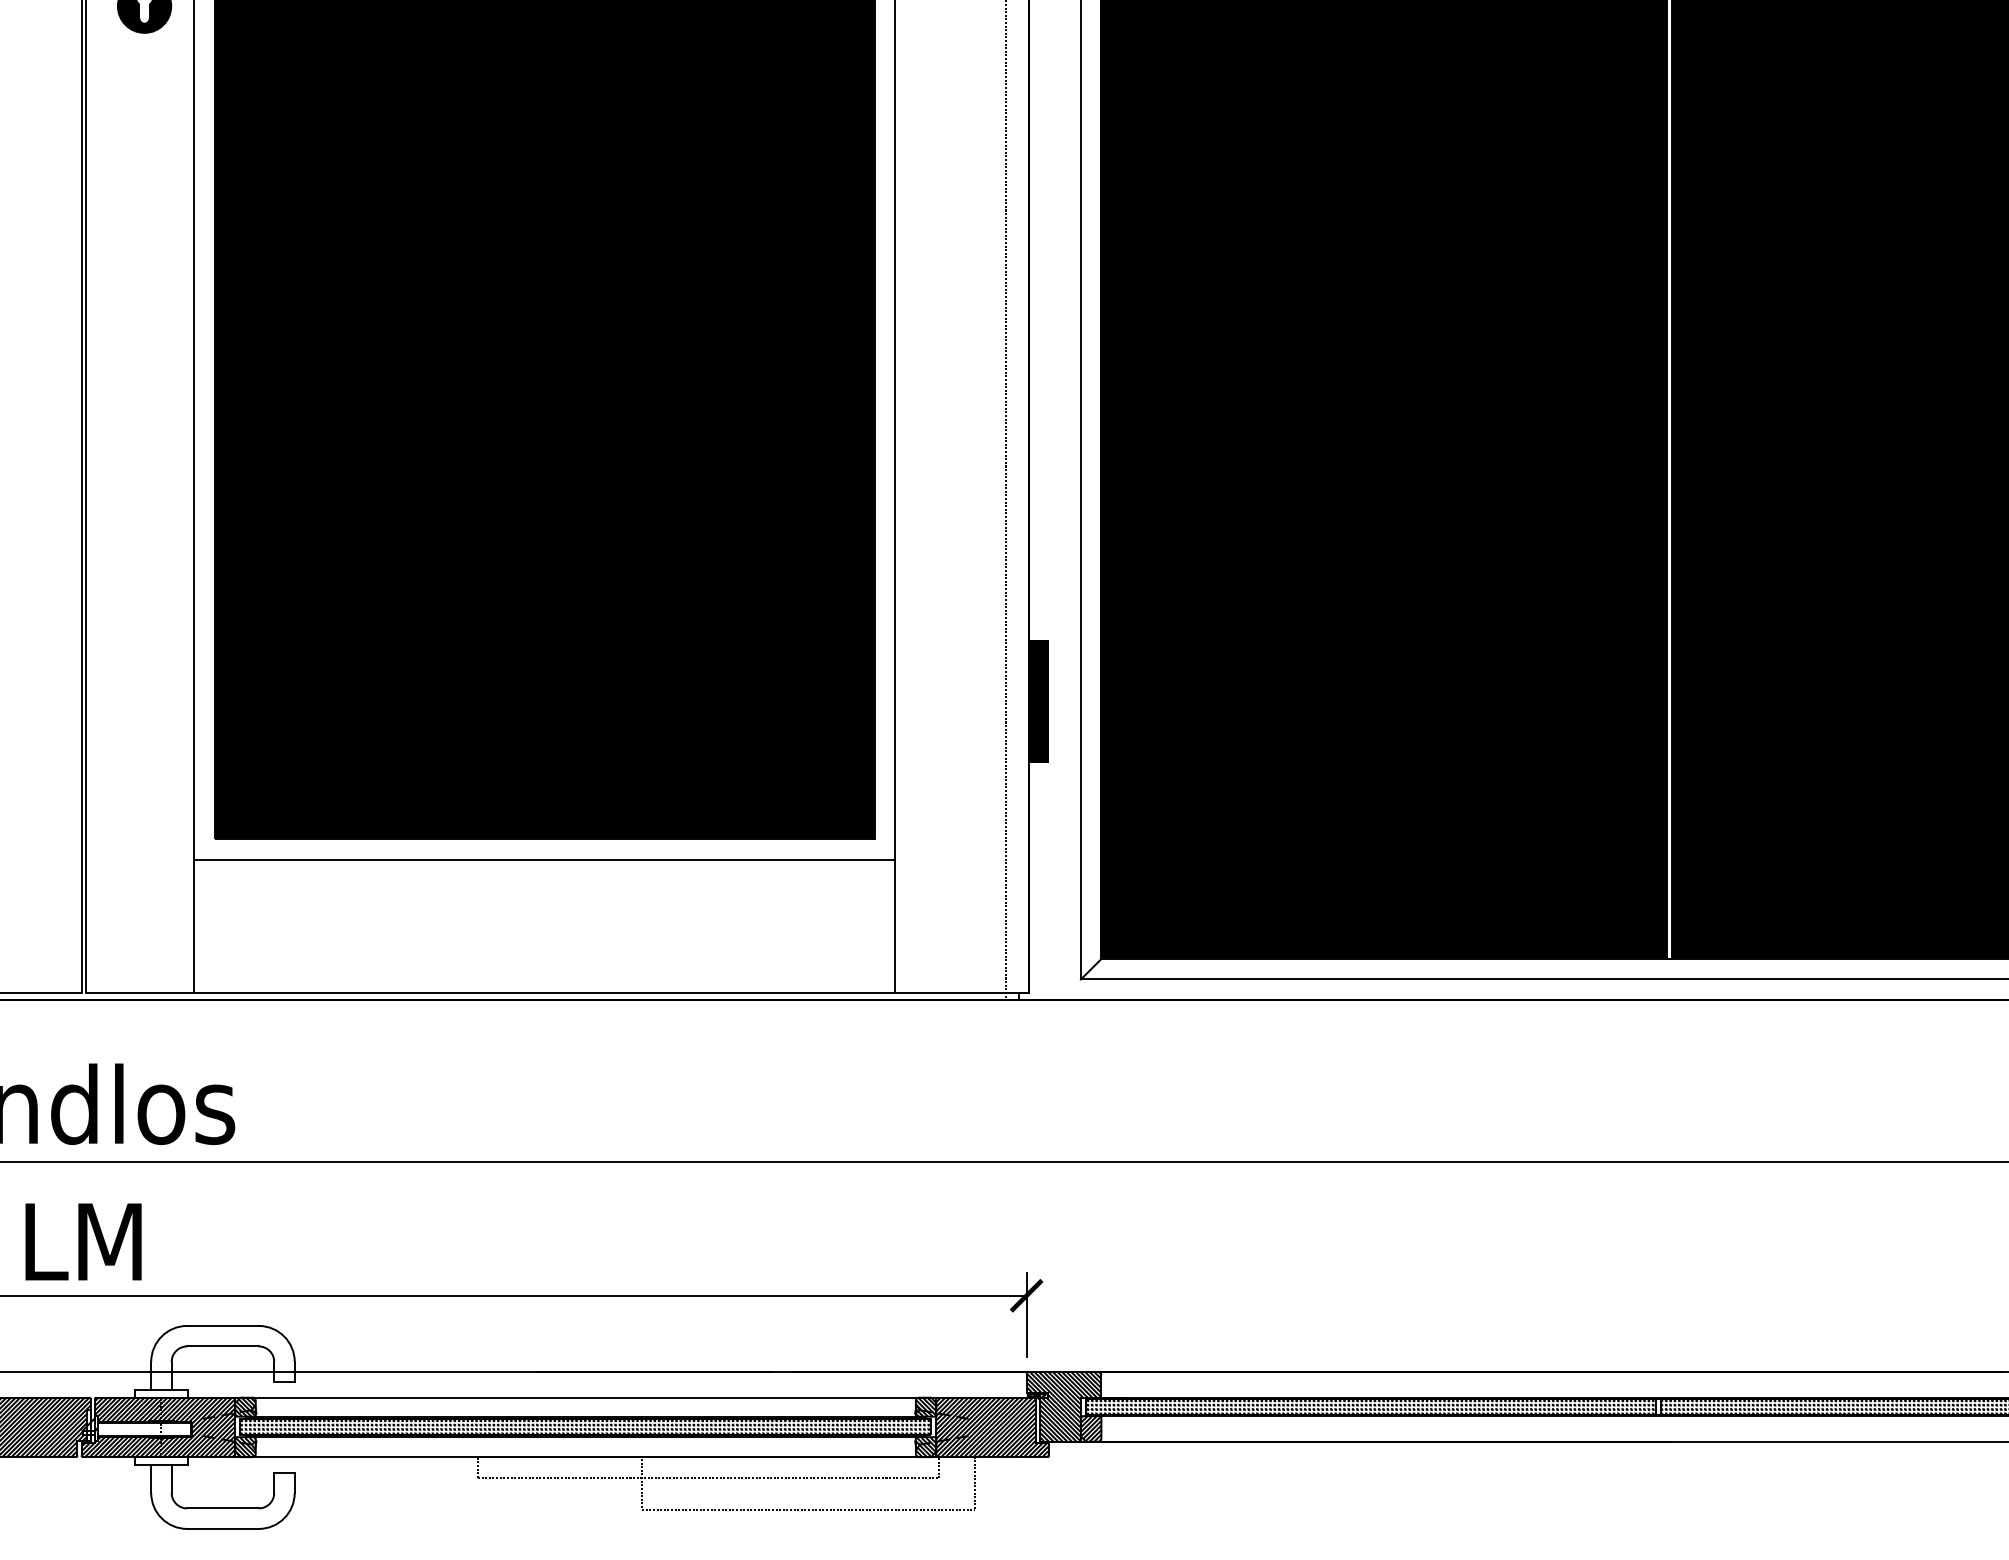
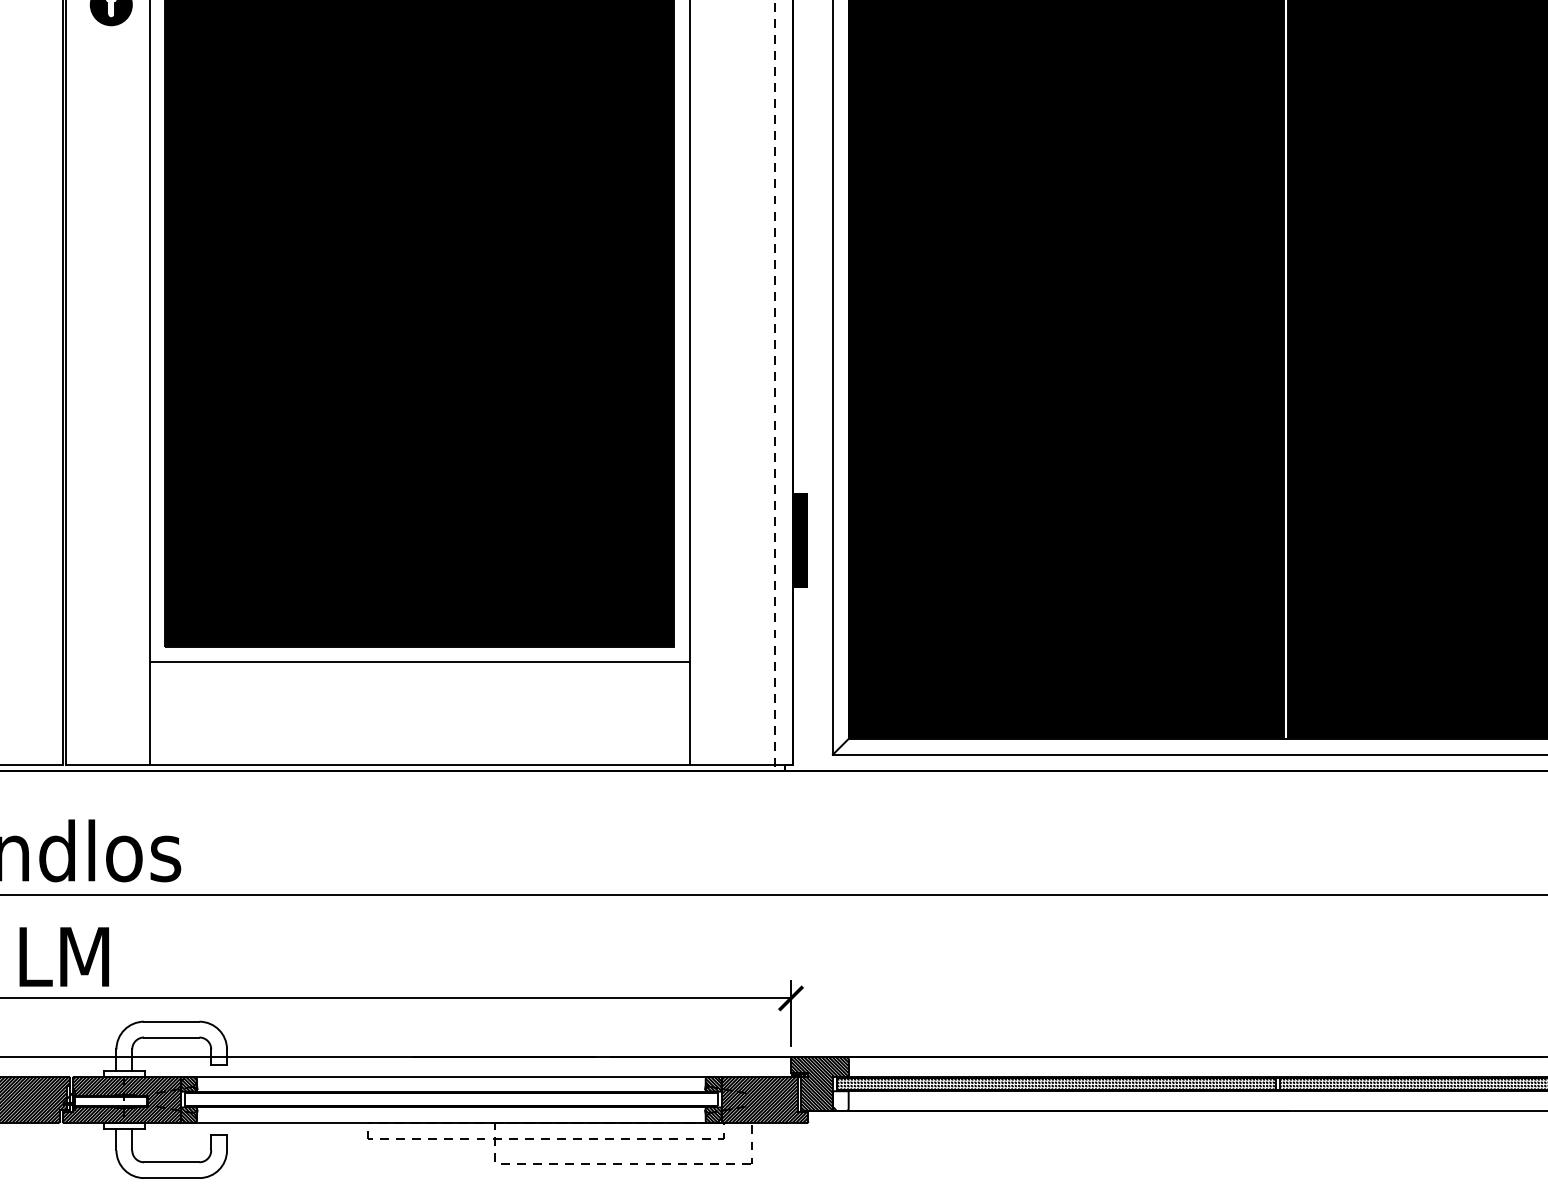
hatch: (584, 1426) -> (450, 1099), removed
hatch: (1090, 1428) -> (840, 1100), removed

